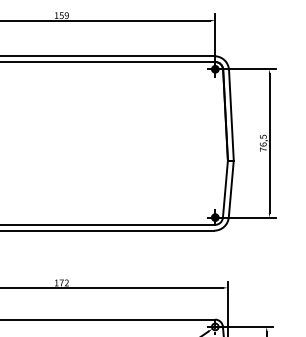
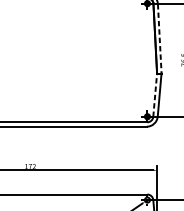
line: (231, 115) -> (159, 38), solid -> dashed
line: (225, 189) -> (155, 95), solid -> dashed

